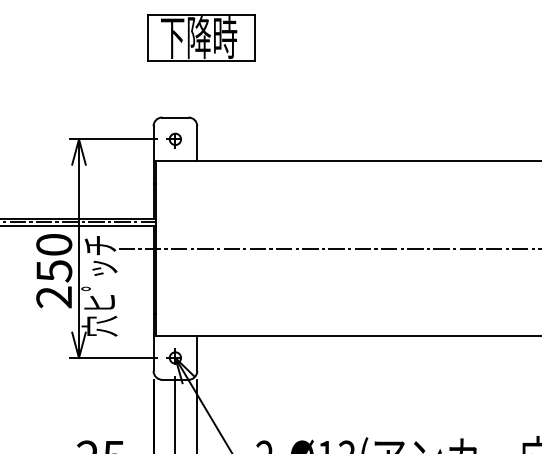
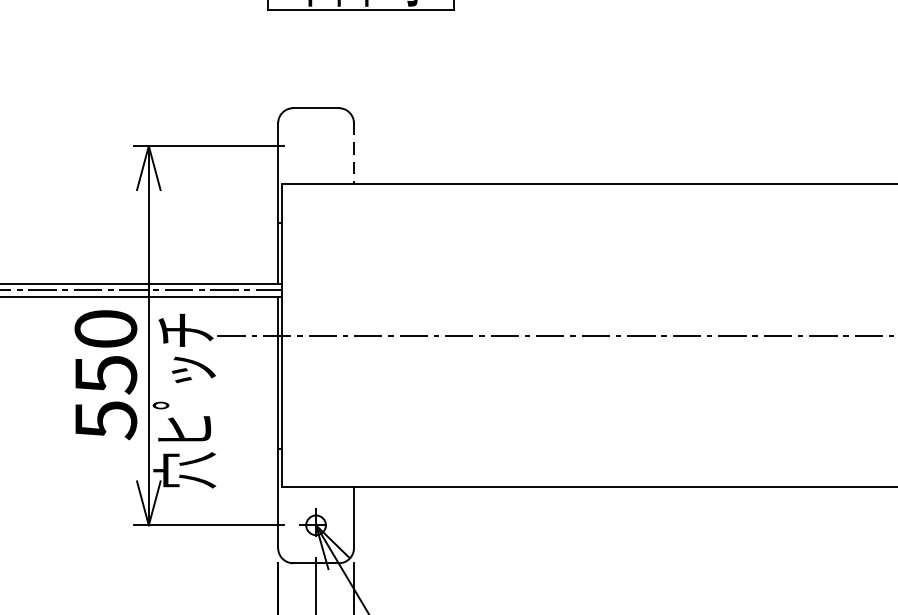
part: (173, 140) -> (312, 148), removed
line: (197, 144) -> (354, 154), solid -> dashed
text: (54, 297) -> (106, 420), 250 -> 550

